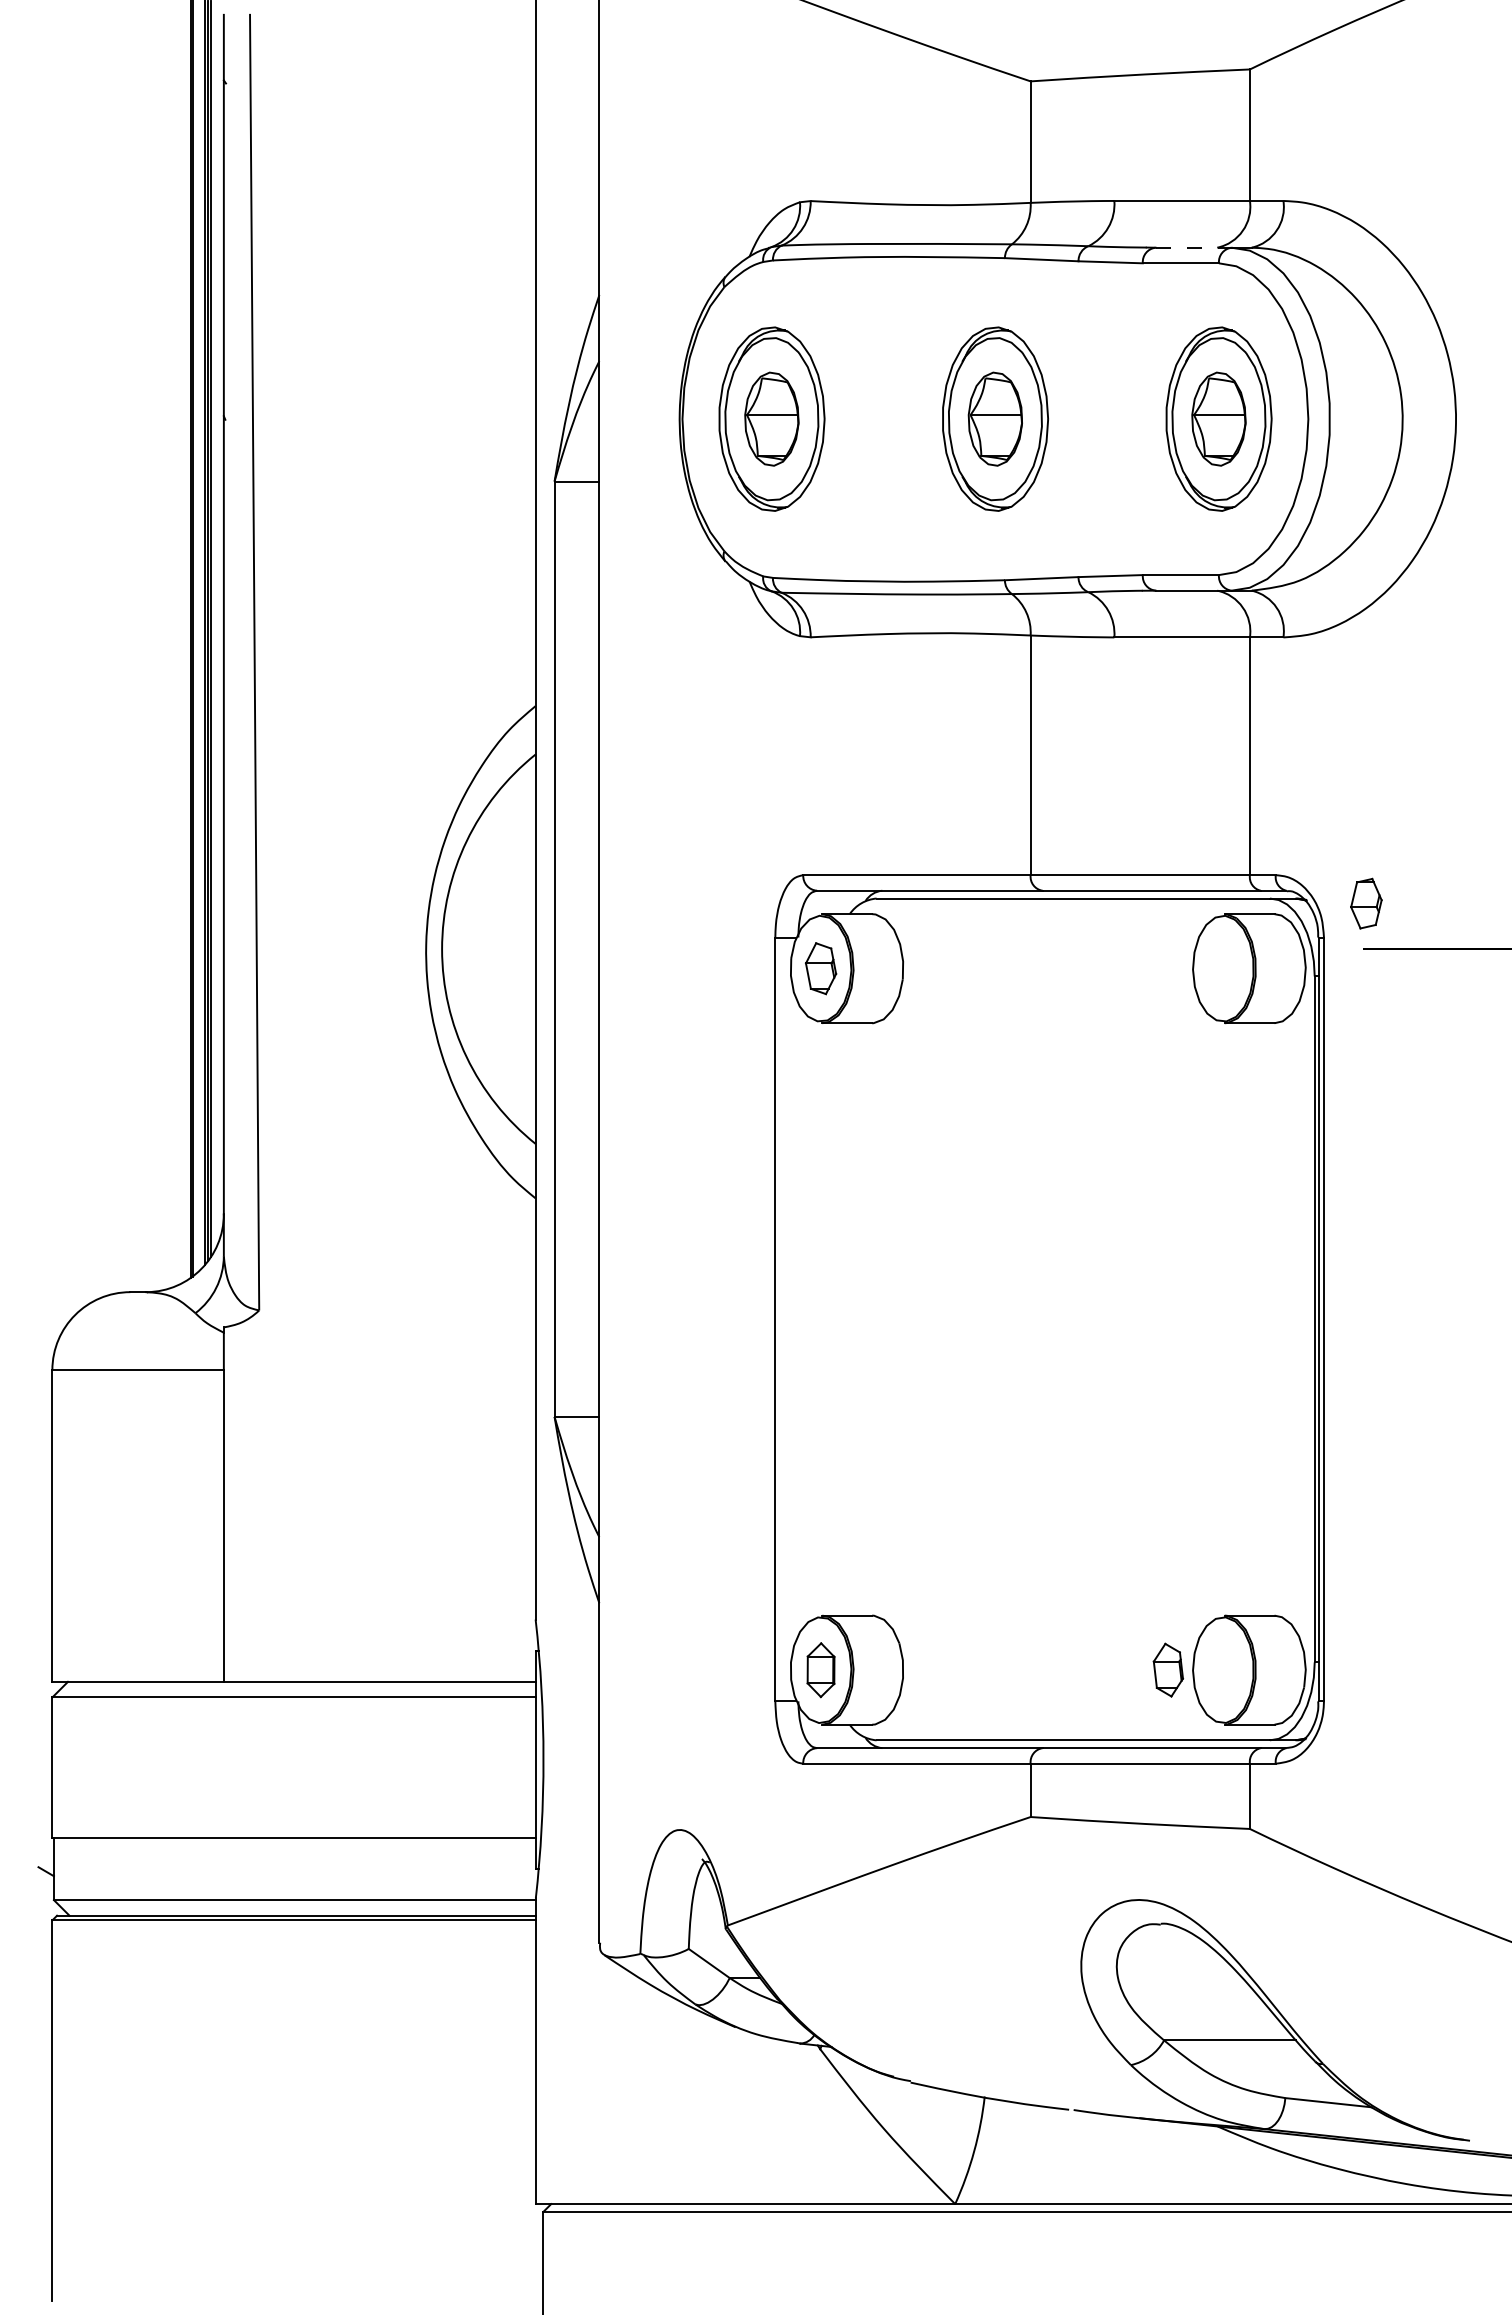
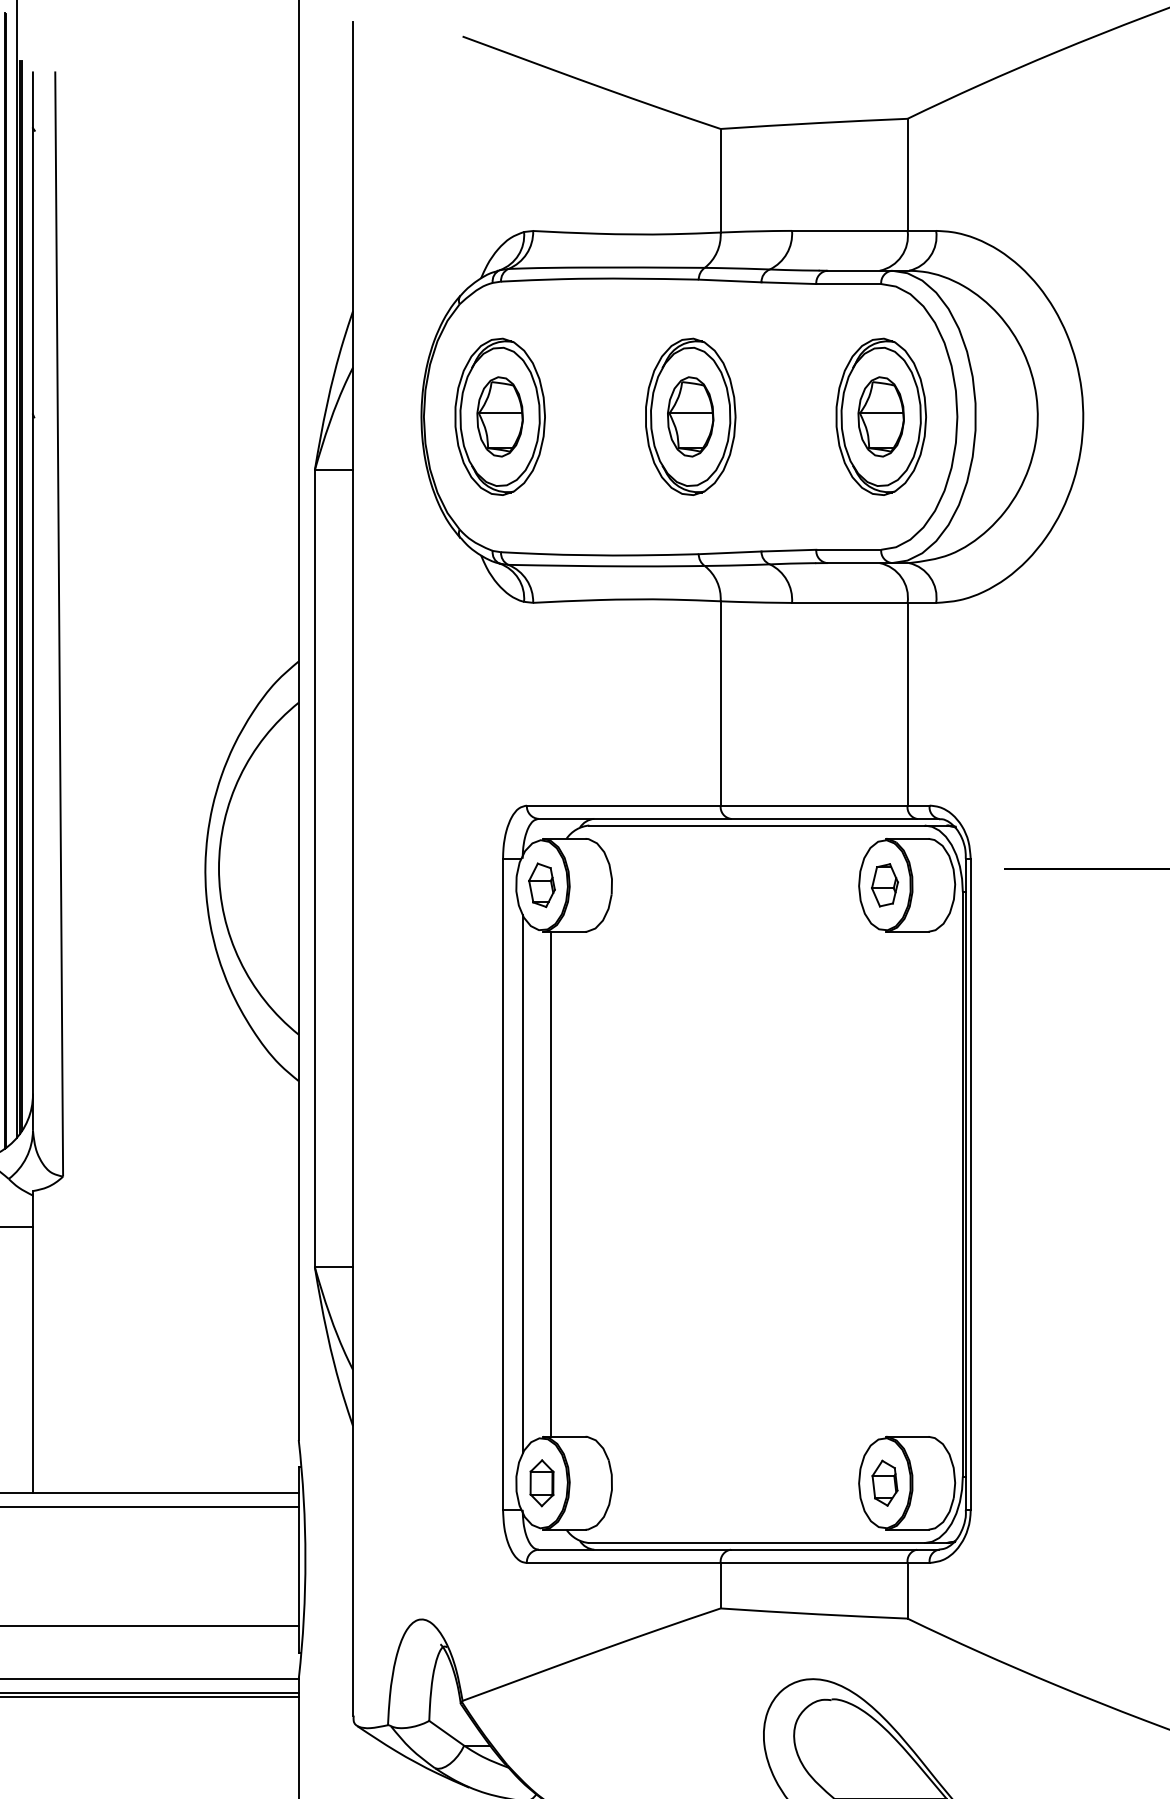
line: (1194, 247) -> (860, 270), dashed -> solid
part: (1366, 903) -> (885, 885), moved
line: (798, 1319) -> (522, 1184), added
line: (831, 1319) -> (550, 1184), added
part: (1168, 1669) -> (885, 1482), moved

